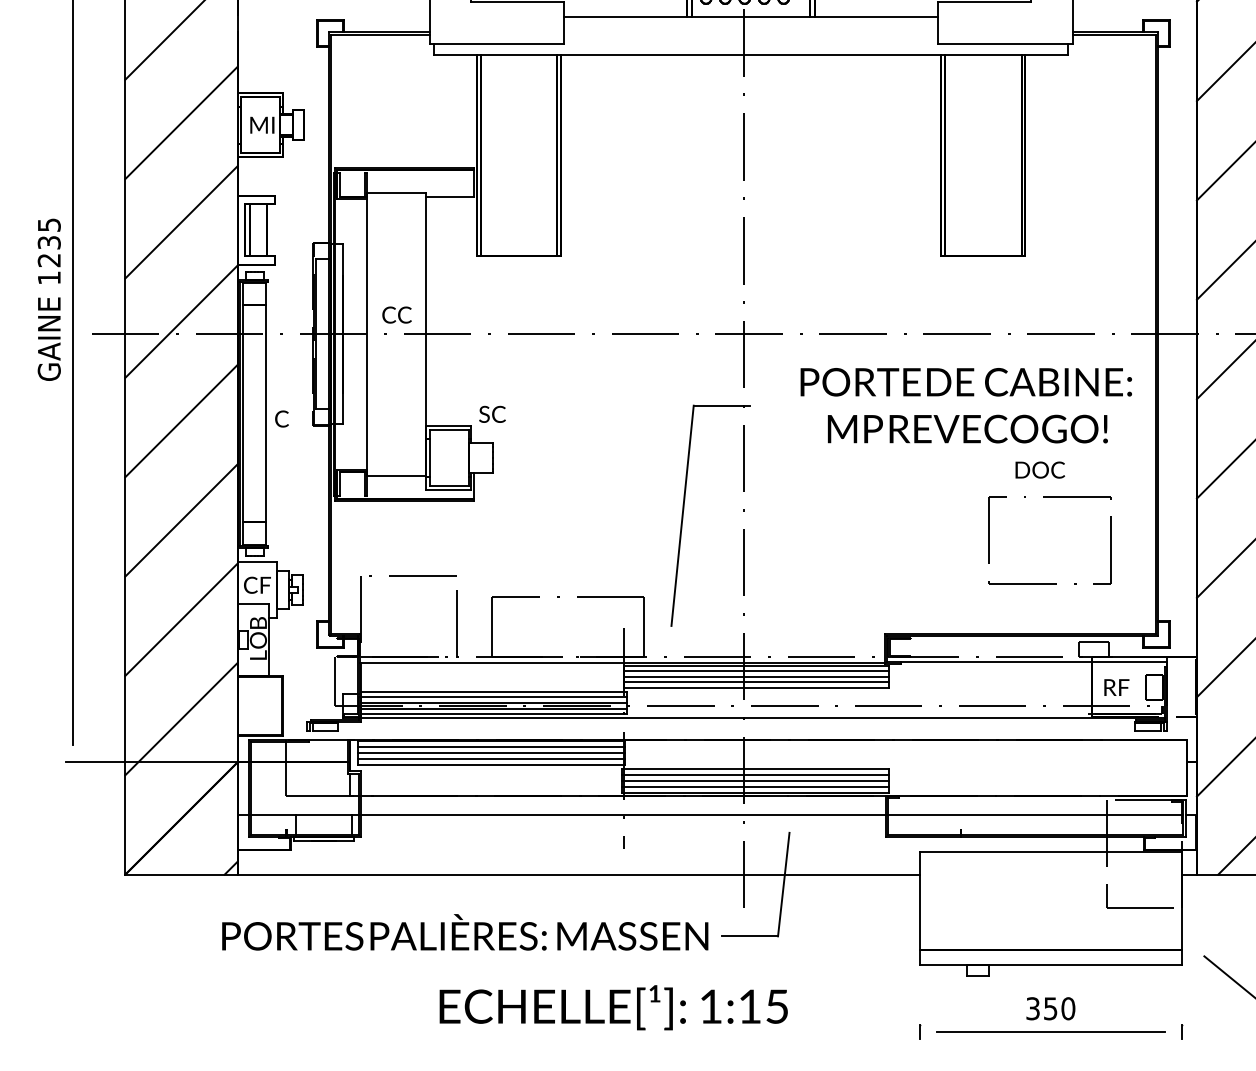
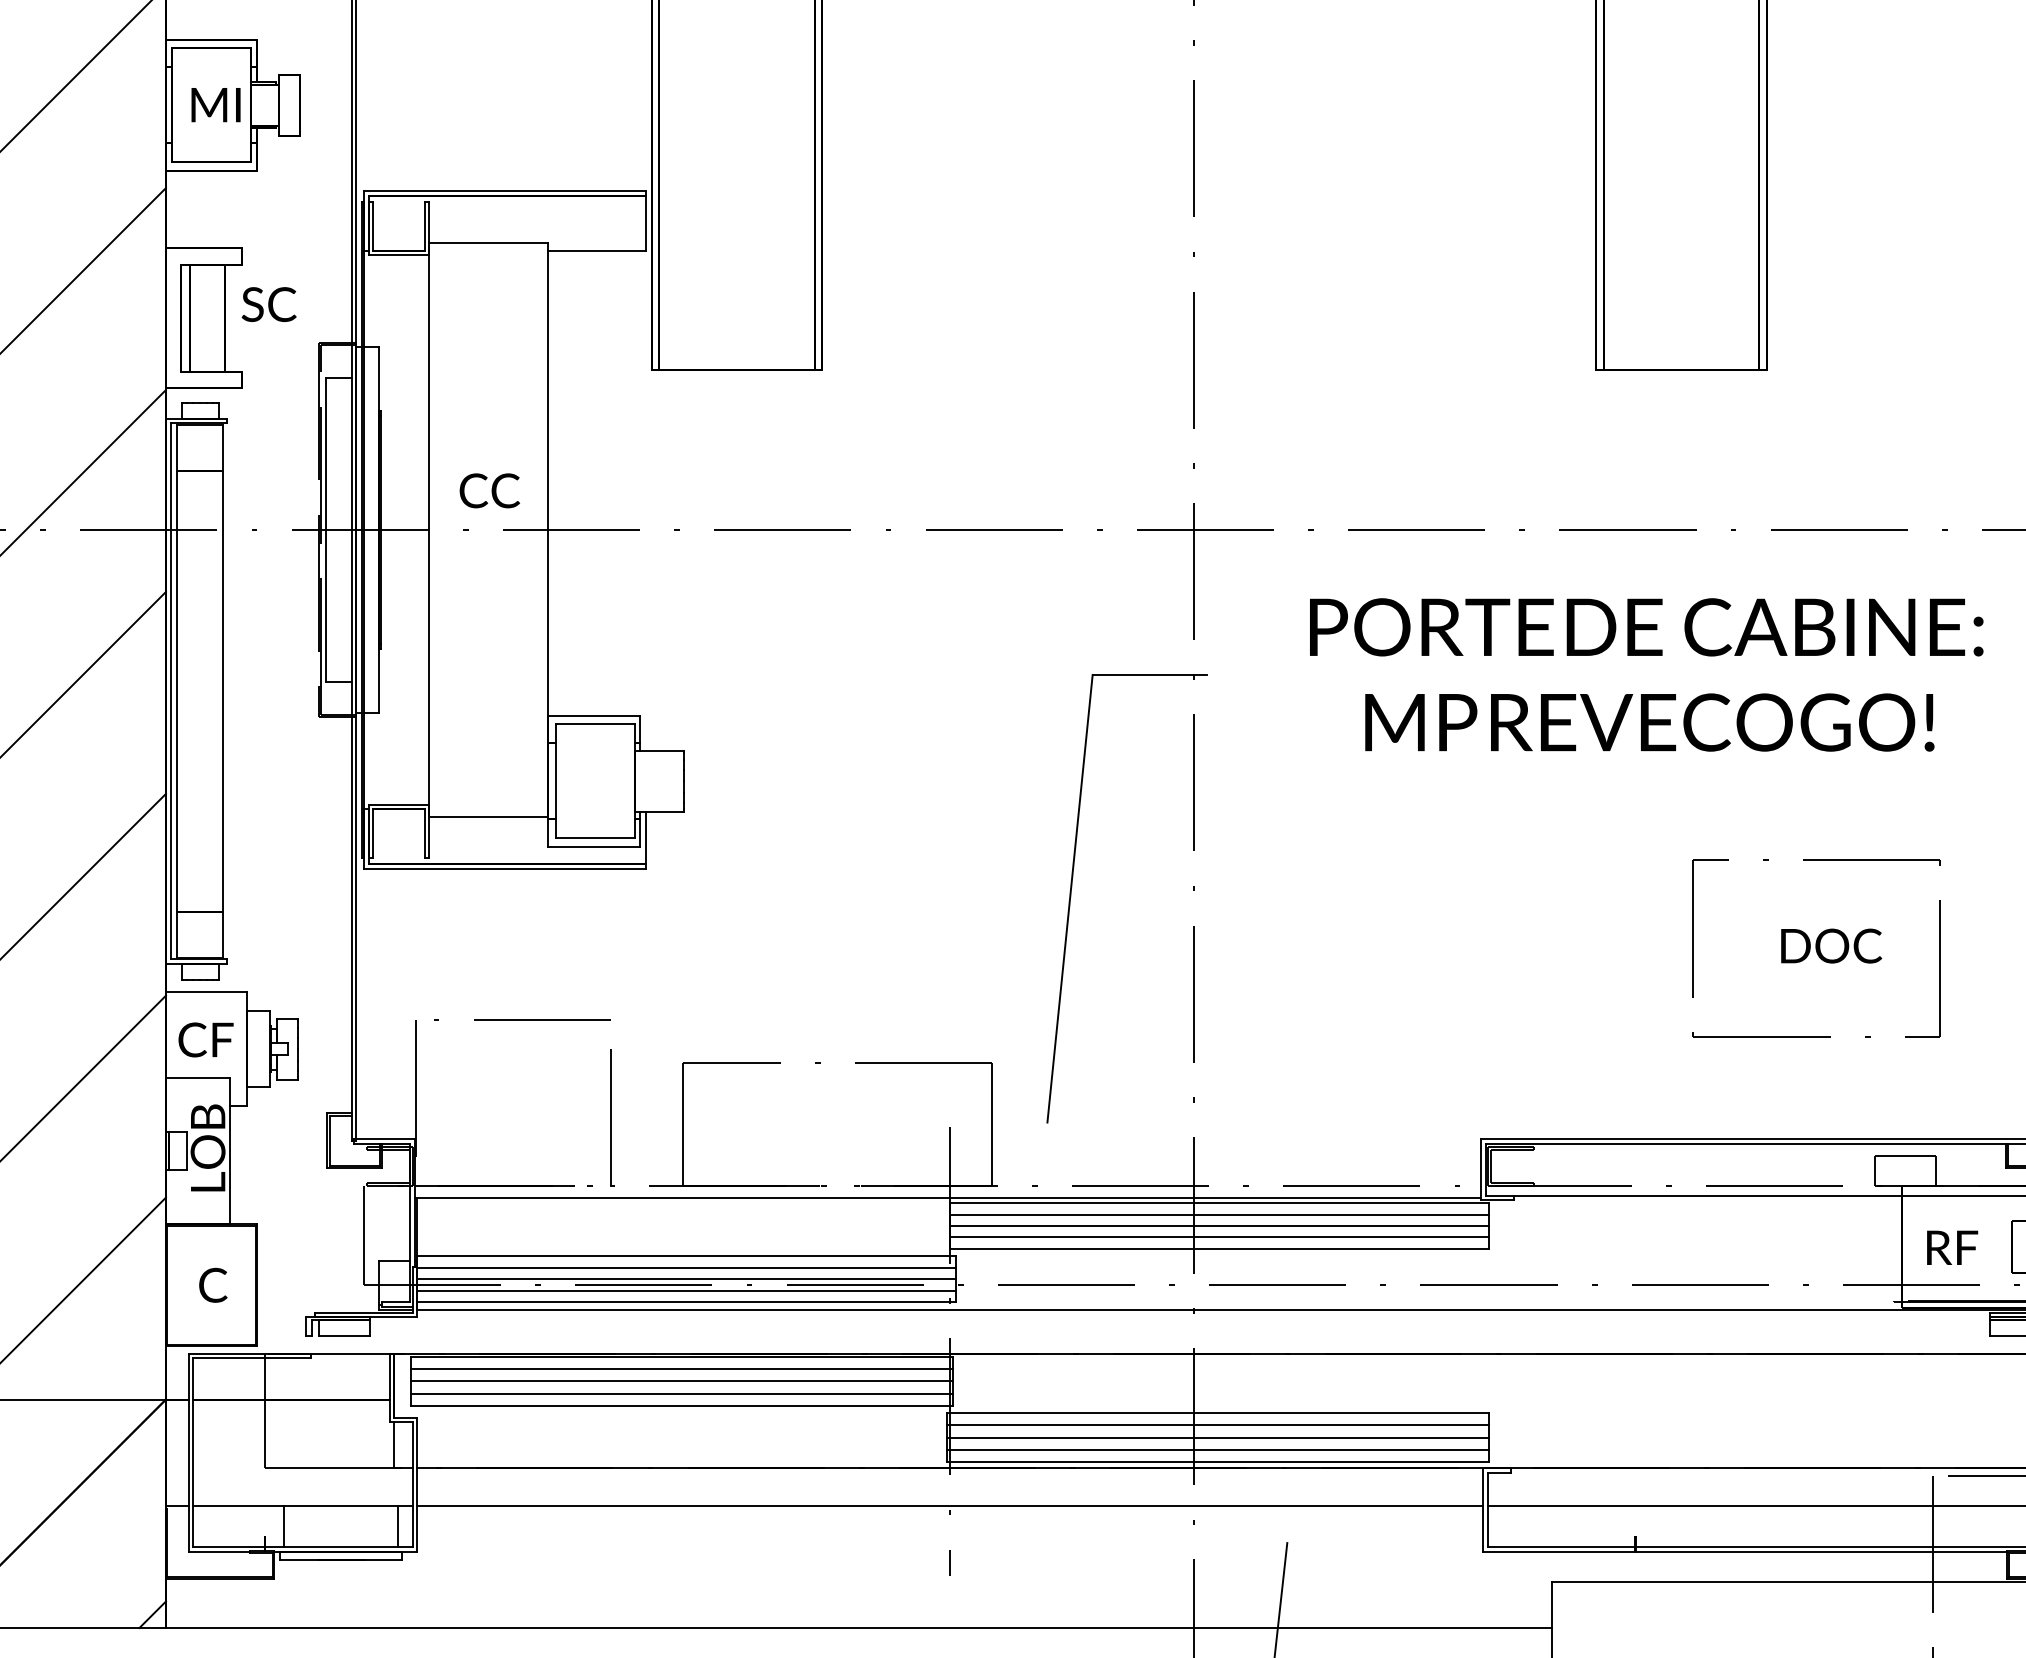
text: (492, 413) -> (269, 302), moved
text: (281, 418) -> (212, 1284), moved
text: (1039, 469) -> (1829, 944), moved

